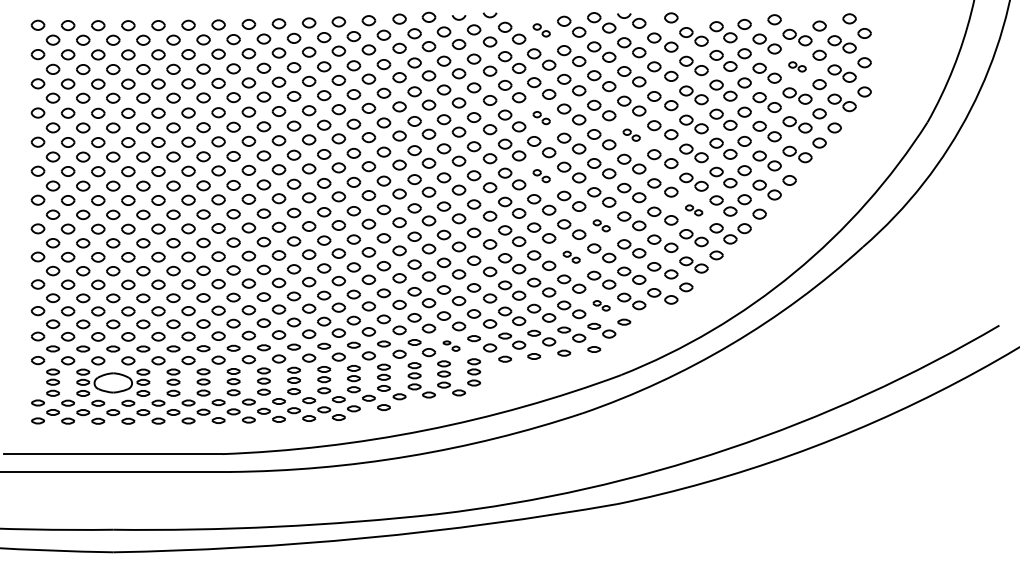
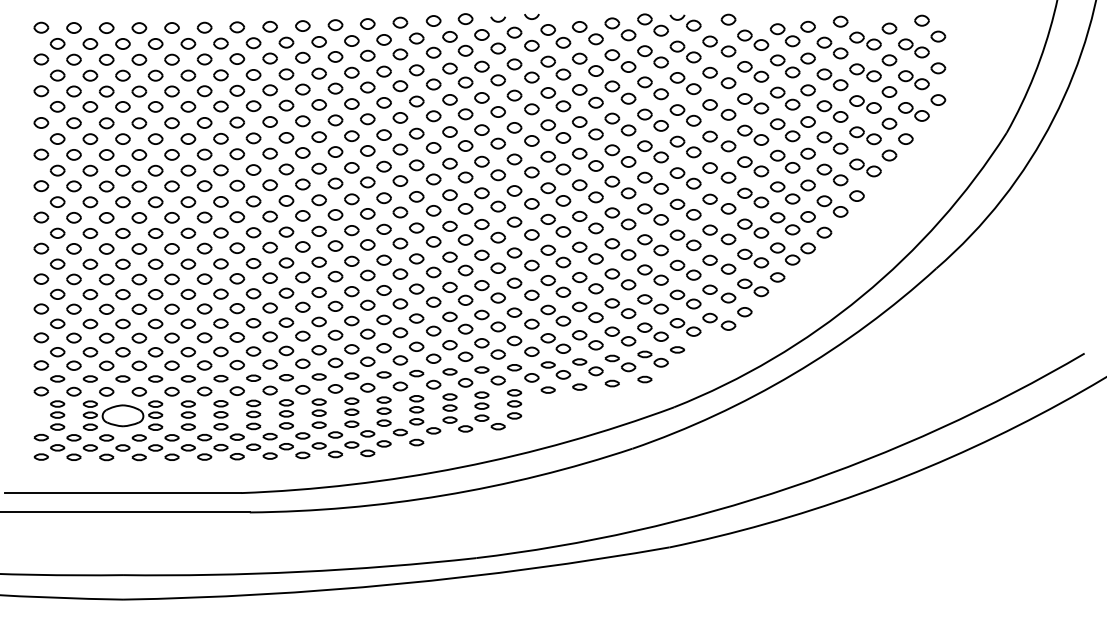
part: (541, 30) -> (587, 33), size x1.67
part: (797, 66) -> (865, 72), size x1.67
part: (541, 118) -> (587, 128), size x1.67
part: (631, 134) -> (685, 146), size x1.67
part: (541, 176) -> (587, 191), size x1.67
part: (694, 210) -> (753, 228), size x1.67
part: (601, 225) -> (652, 245), size x1.67
part: (571, 257) -> (620, 279), size x1.67
part: (601, 305) -> (652, 331), size x1.67
part: (451, 345) -> (489, 375), size x1.67

